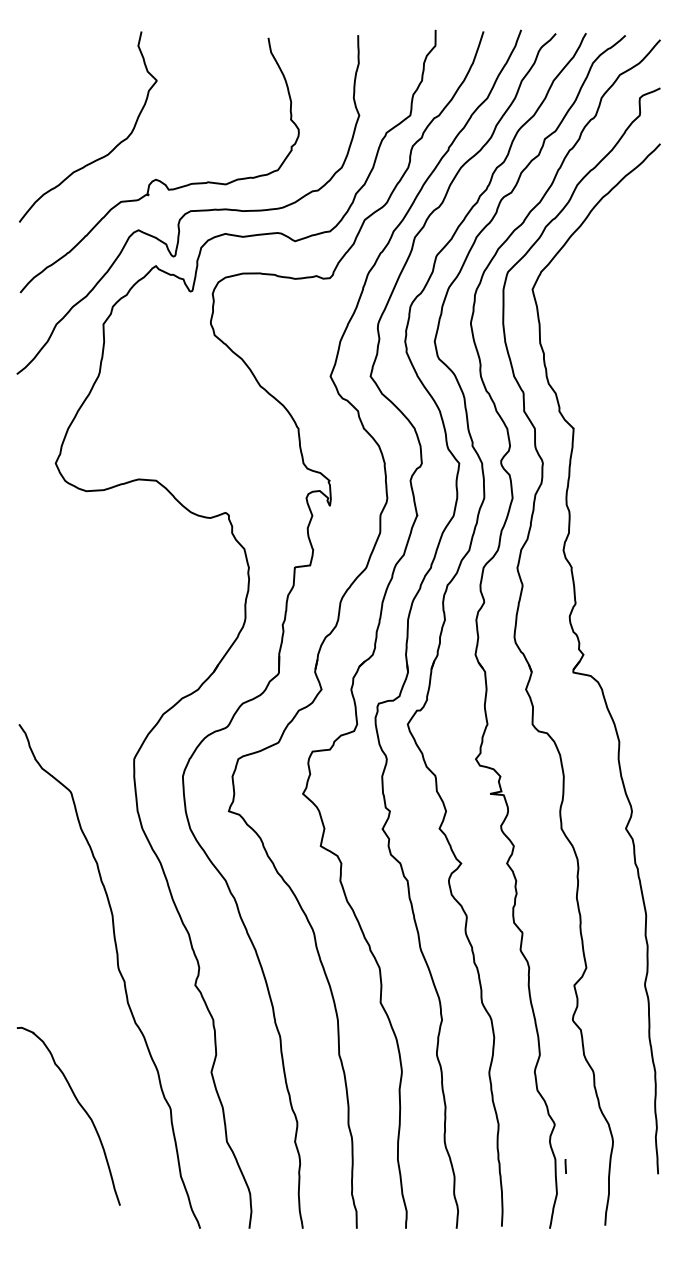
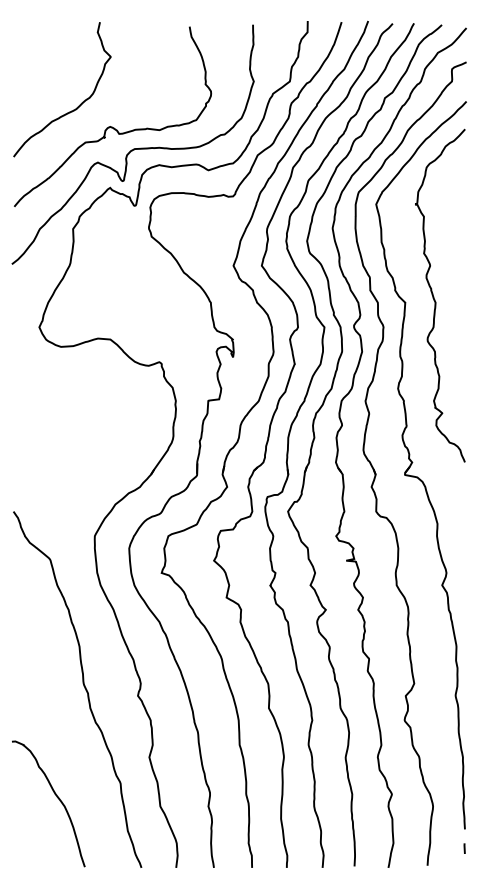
curve: (614, 420) -> (434, 296), added
curve: (79, 1105) -> (56, 796), moved
line: (565, 1166) -> (464, 848), moved

